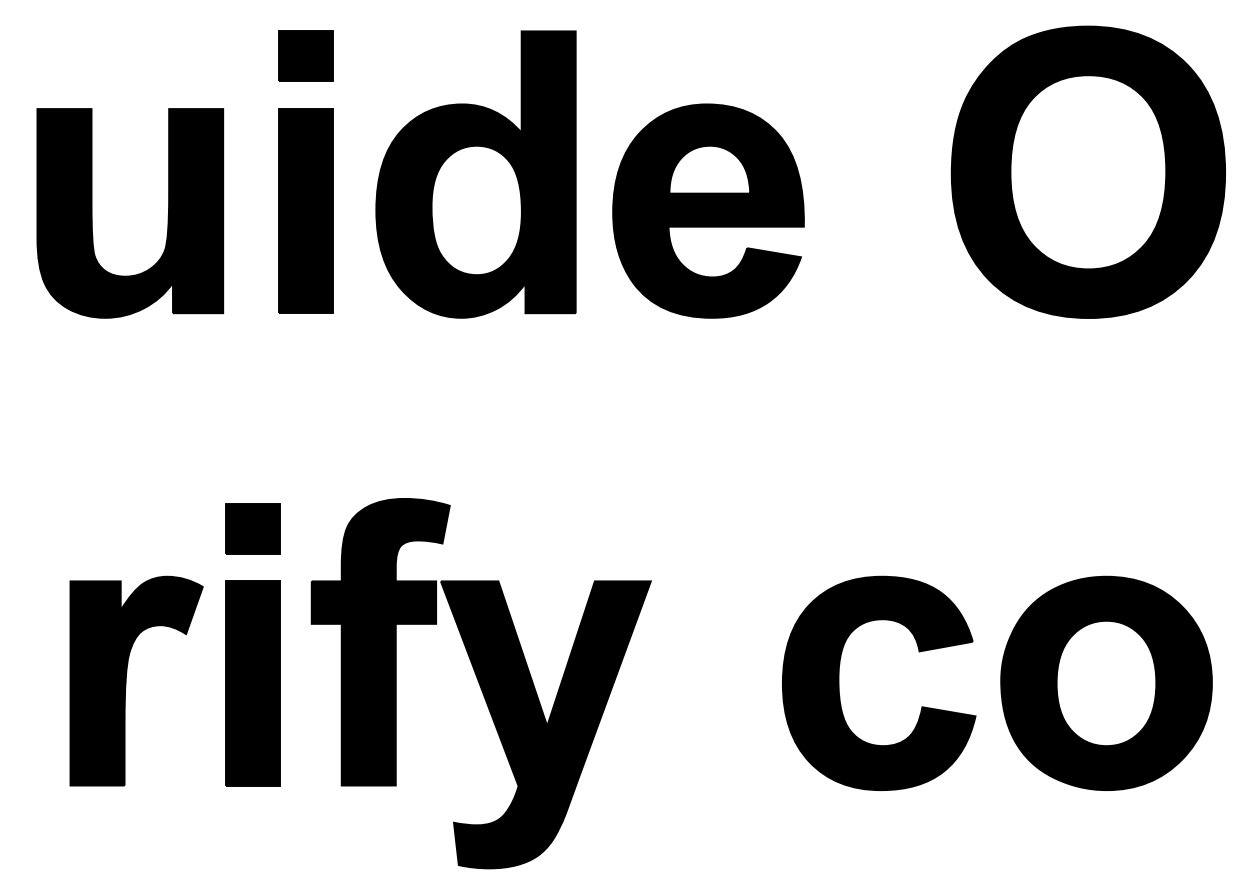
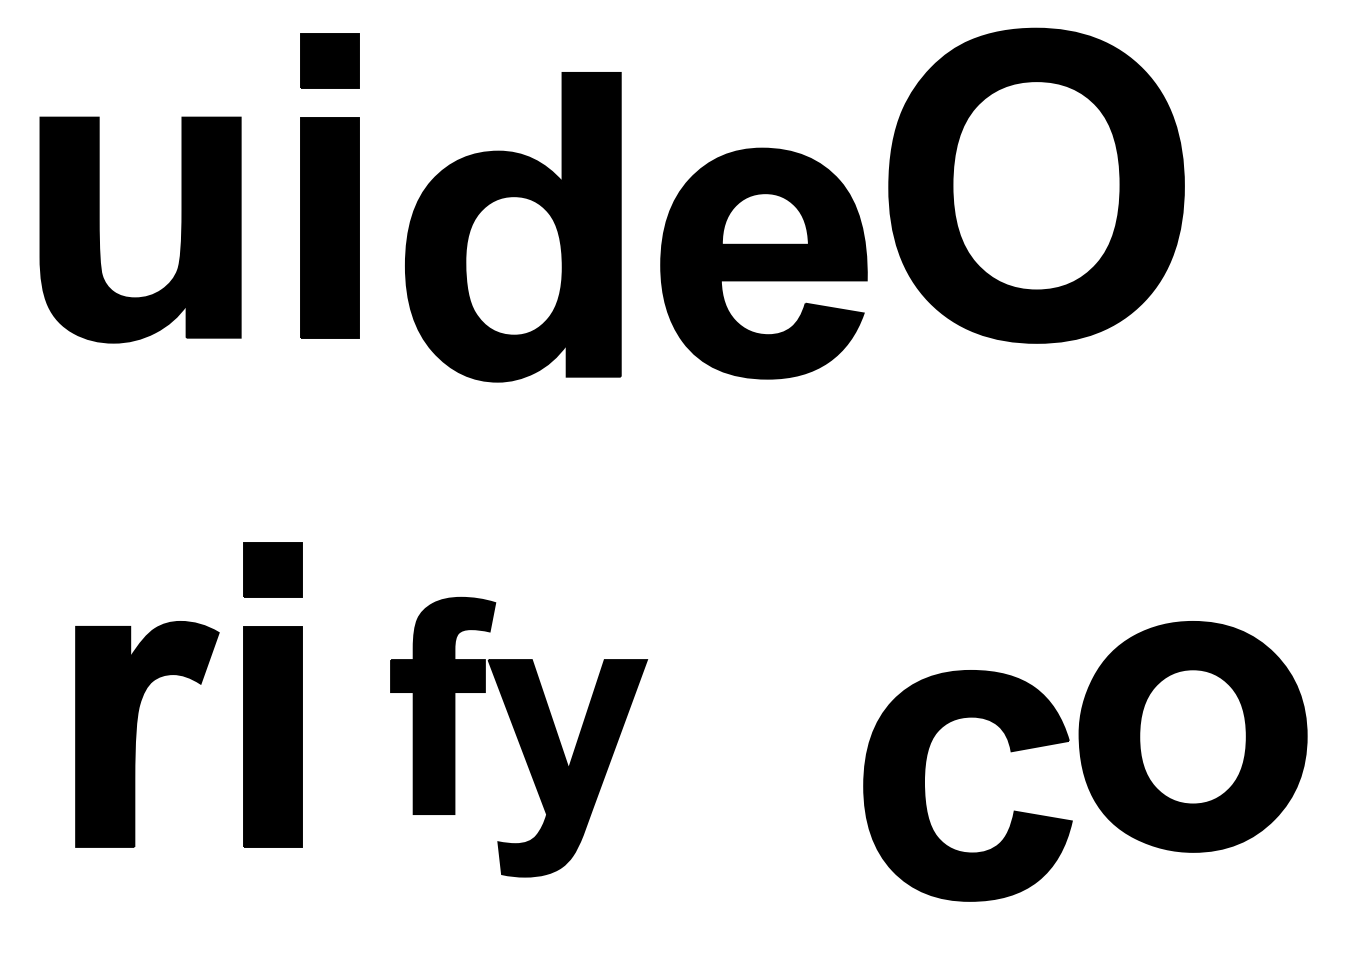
part: (1088, 172) -> (1036, 185), moved
part: (476, 174) -> (513, 227), moved
part: (708, 210) -> (763, 263), moved
part: (480, 684) -> (518, 737), size x0.7
part: (839, 686) -> (925, 789), moved

